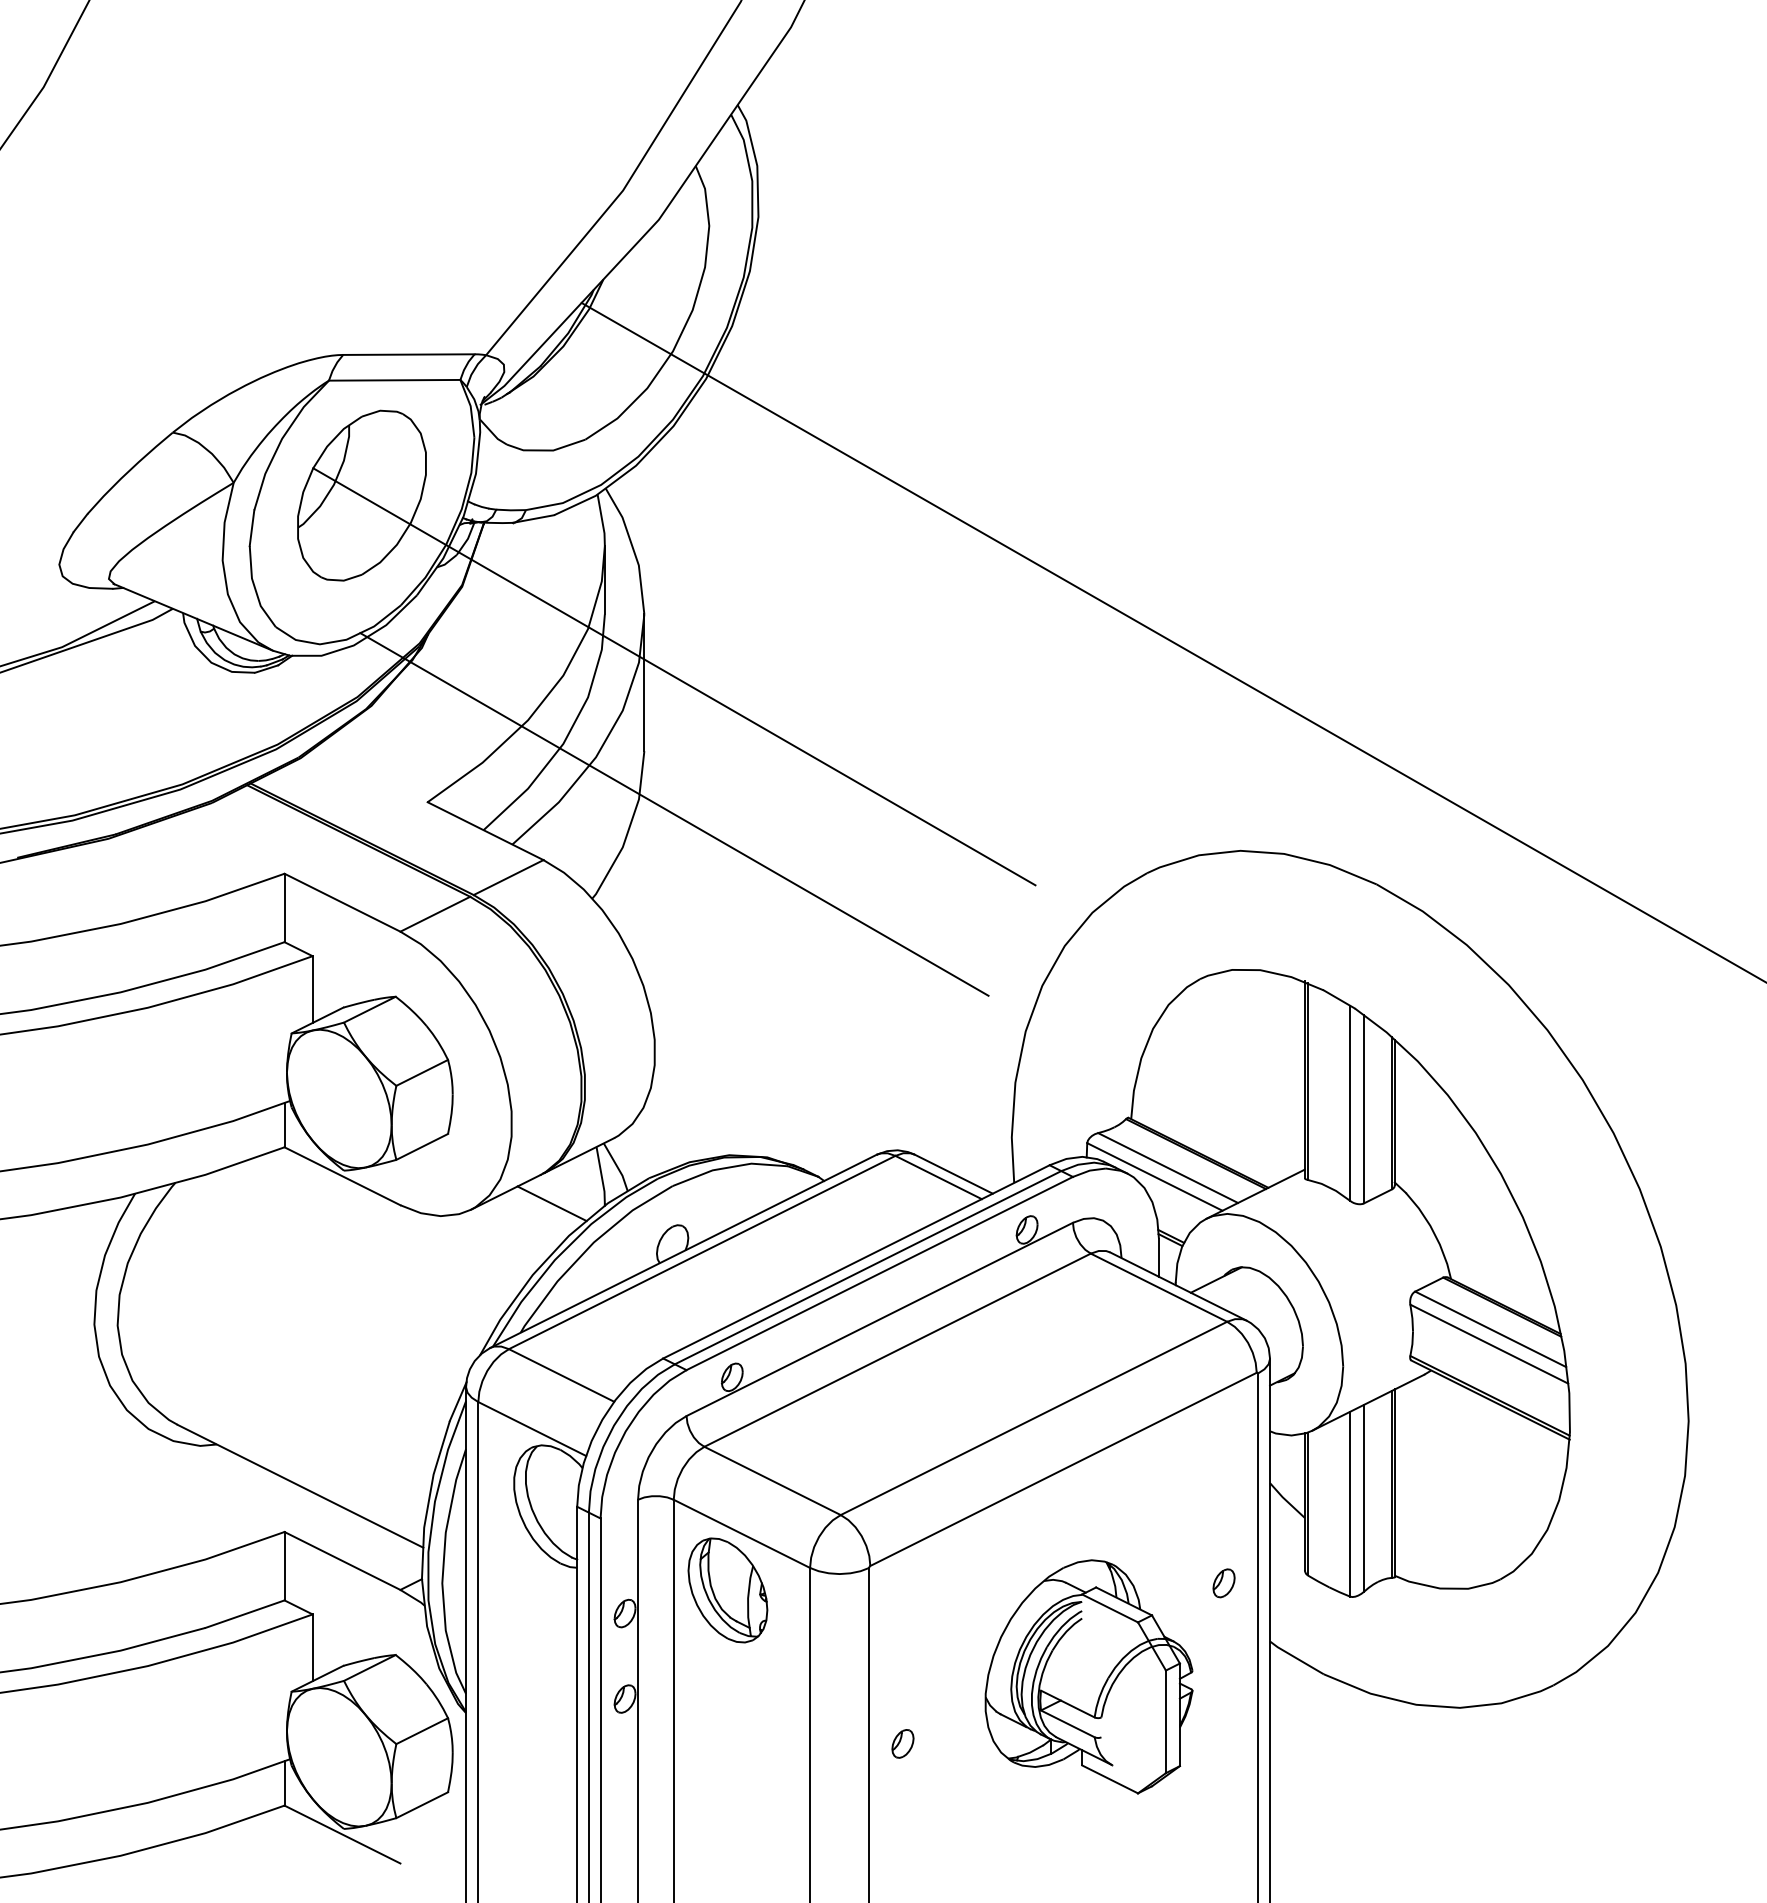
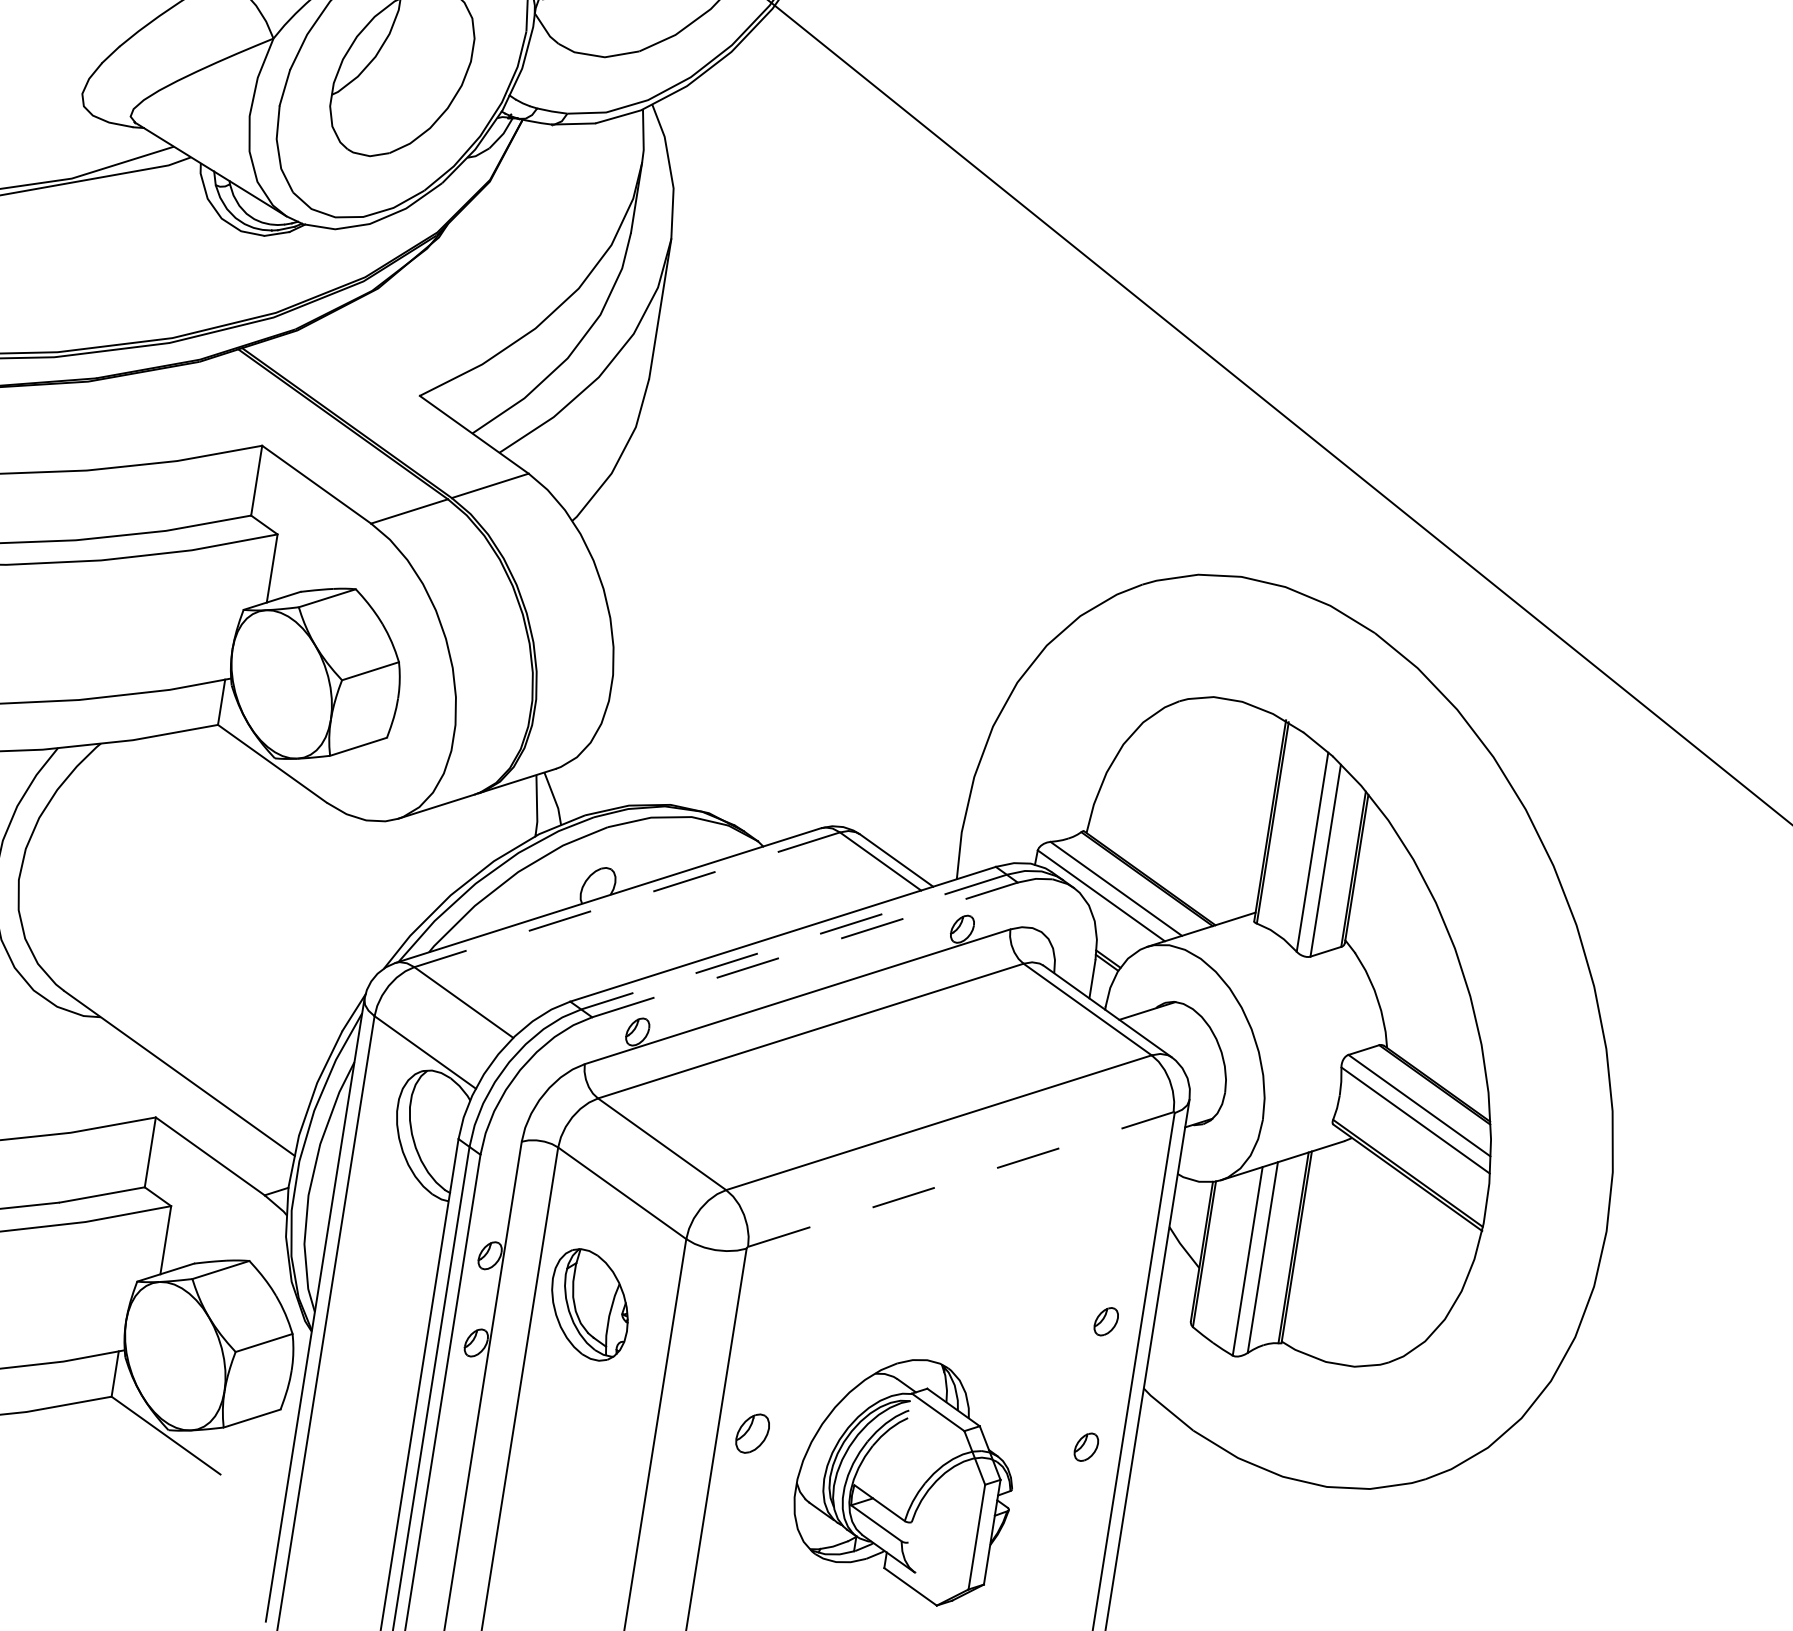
line: (674, 676) -> (692, 307), removed
line: (674, 814) -> (669, 448), removed
line: (551, 1203) -> (481, 825), removed
line: (701, 1252) -> (626, 899), solid -> dashed
line: (868, 1267) -> (794, 941), solid -> dashed
line: (879, 1273) -> (804, 949), solid -> dashed
line: (1063, 1469) -> (960, 1179), solid -> dashed
part: (727, 1590) -> (589, 1304), moved
part: (1088, 1676) -> (905, 1478), moved
part: (1223, 1706) -> (1085, 1447), added
part: (902, 1743) -> (752, 1433), size x1.4

